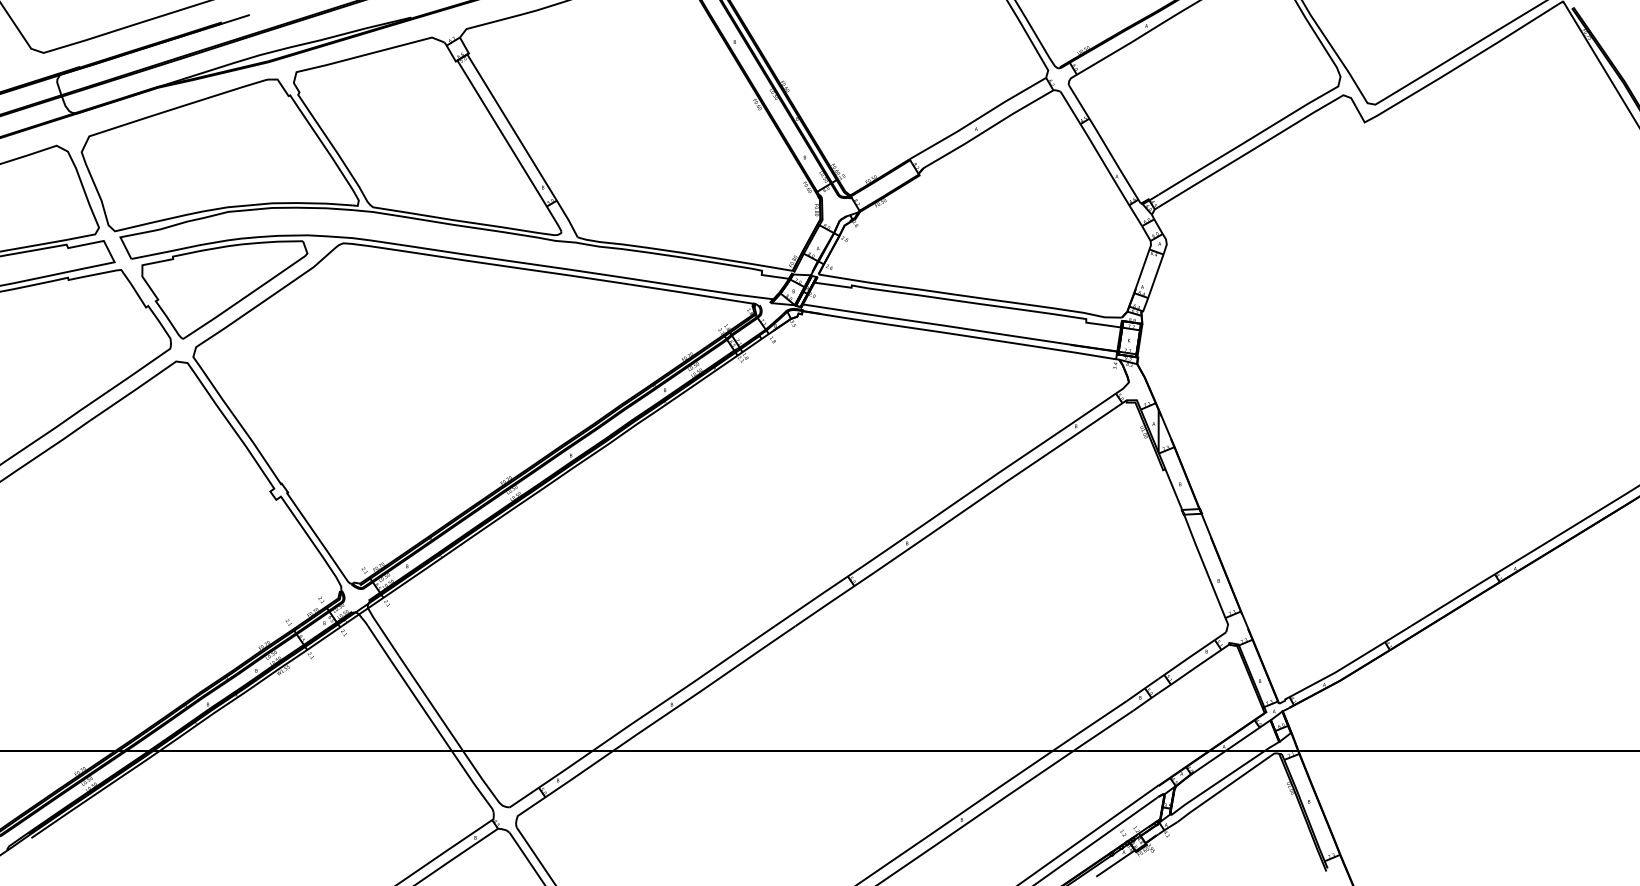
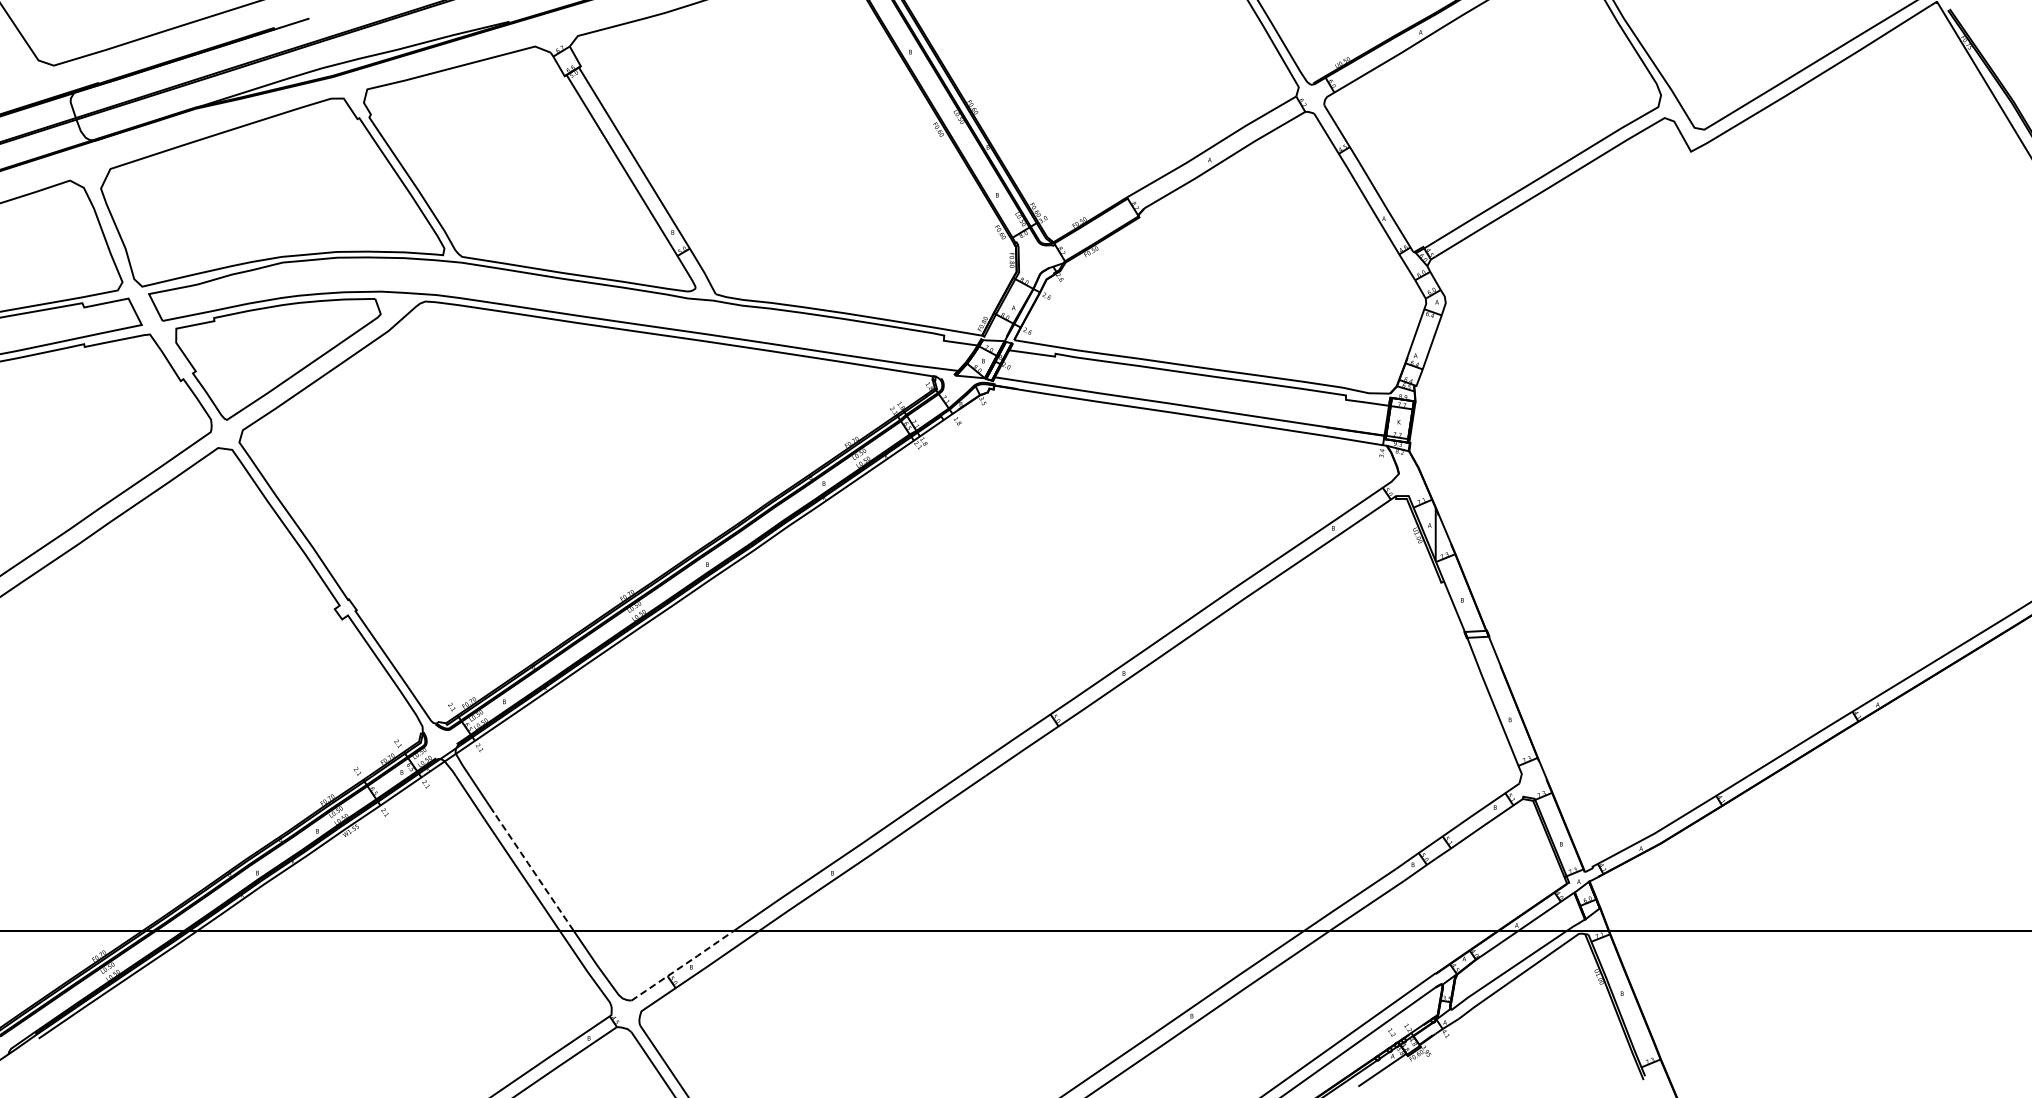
line: (430, 703) -> (533, 871), solid -> dashed
line: (551, 779) -> (683, 965), solid -> dashed

